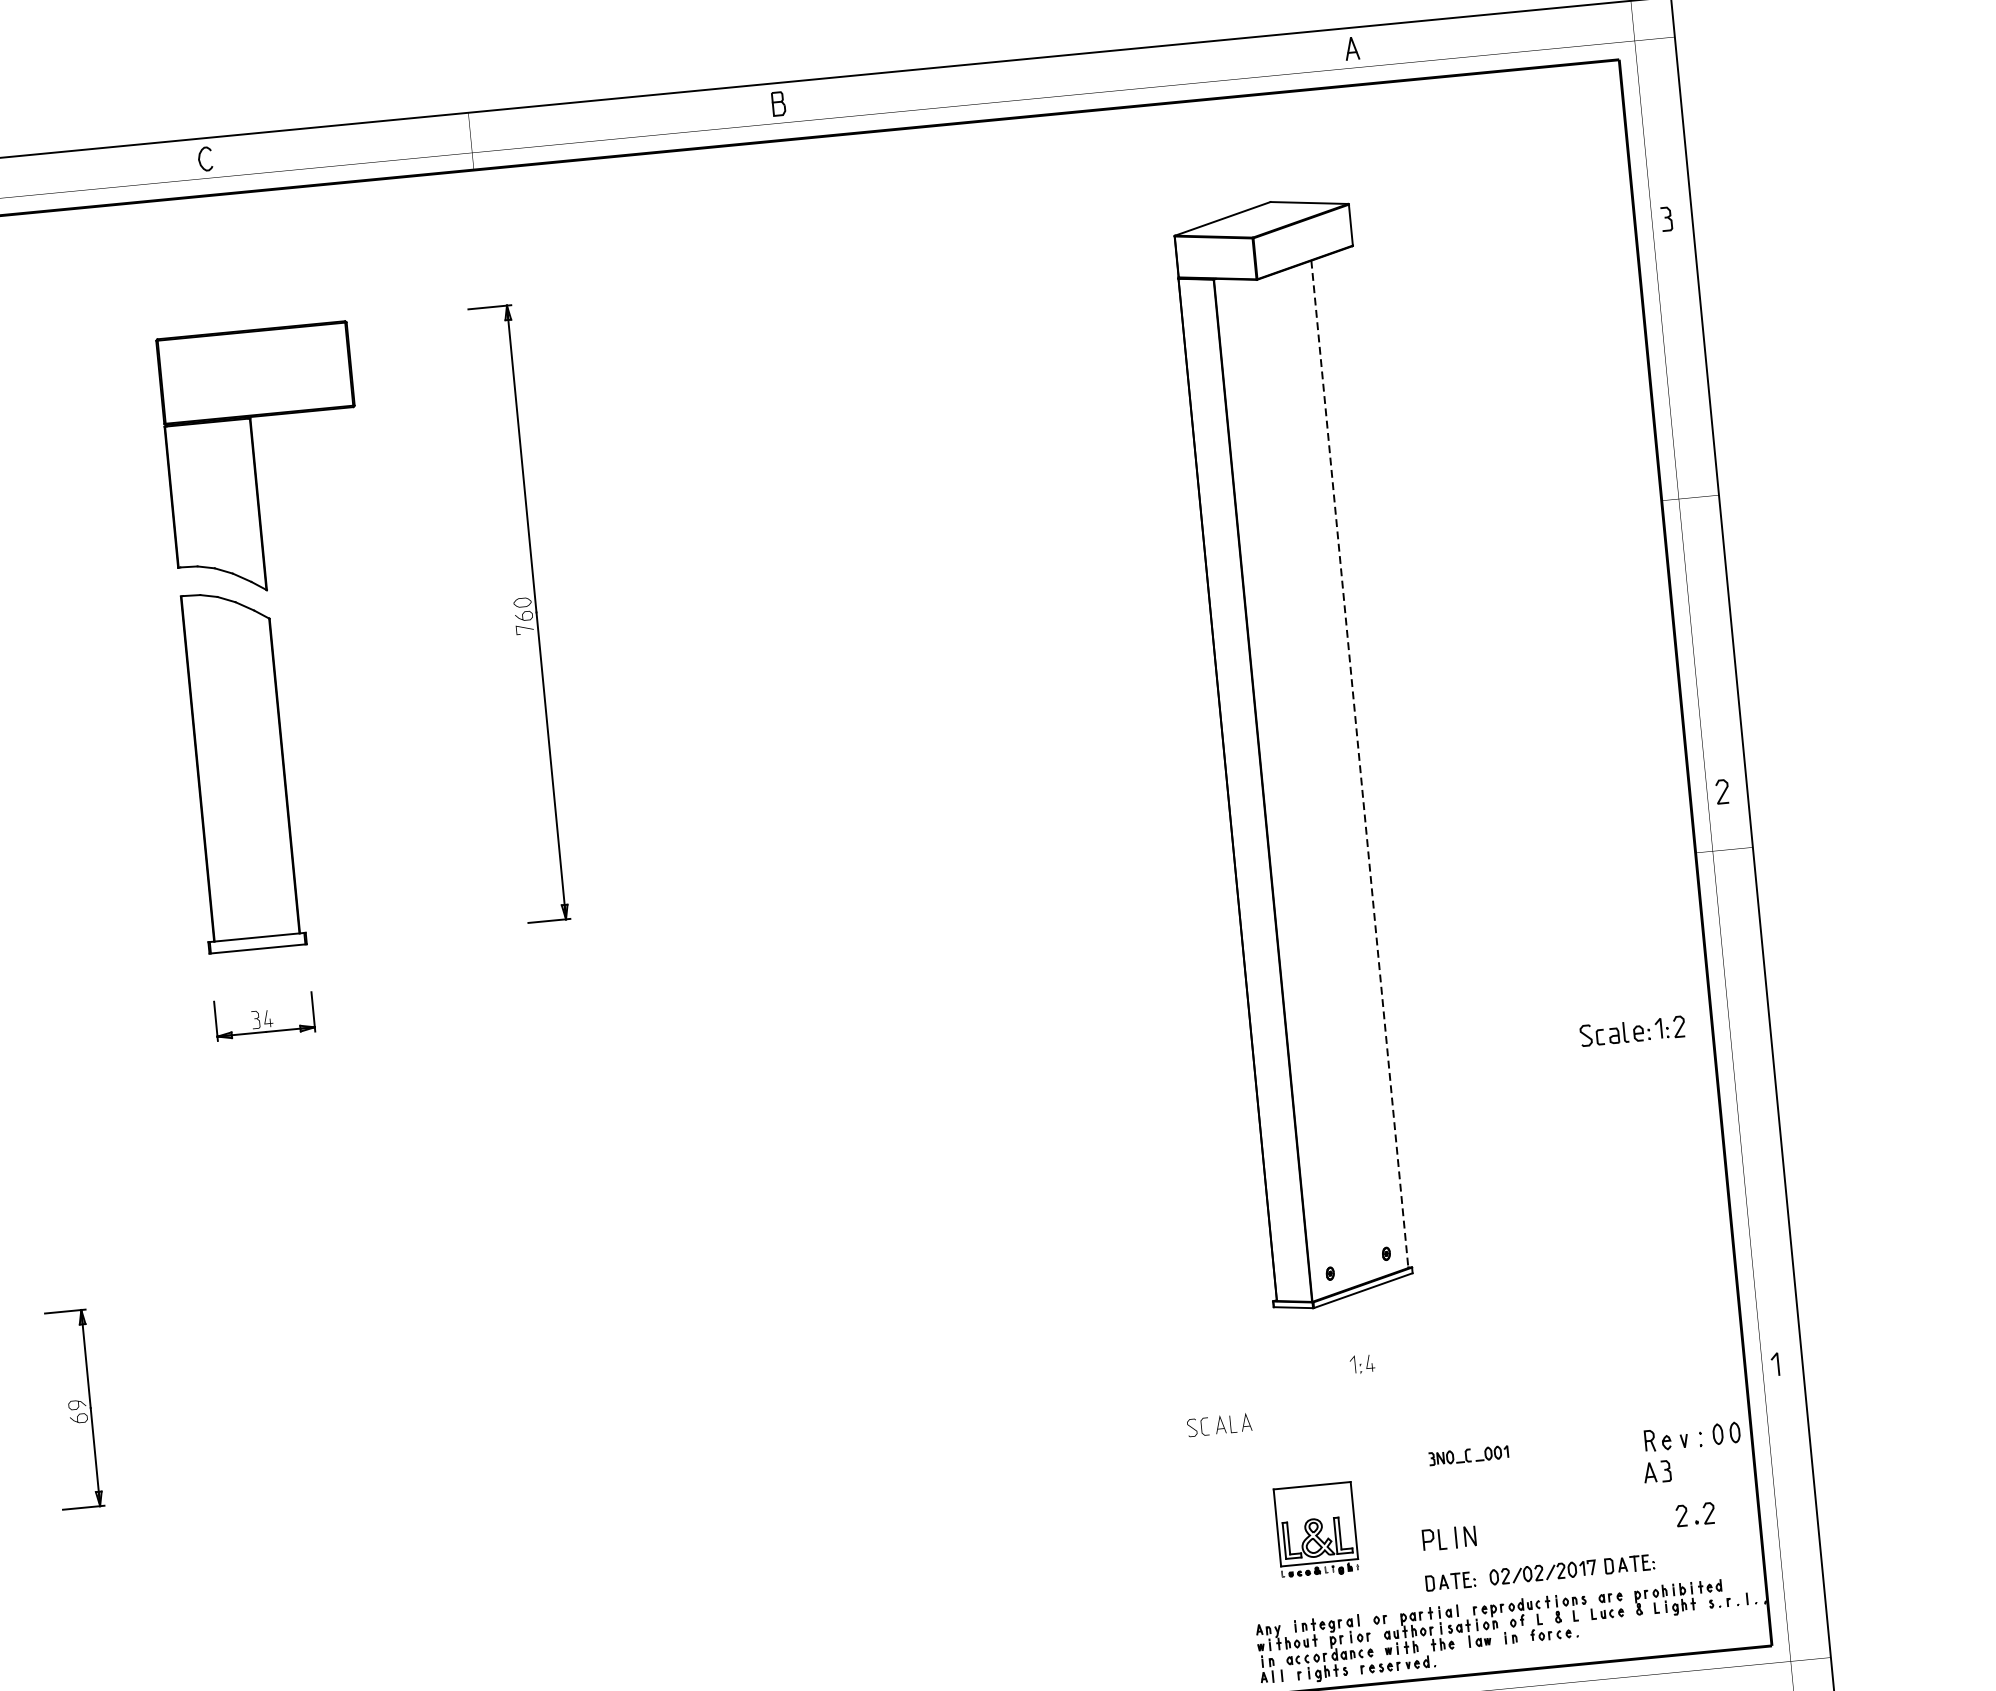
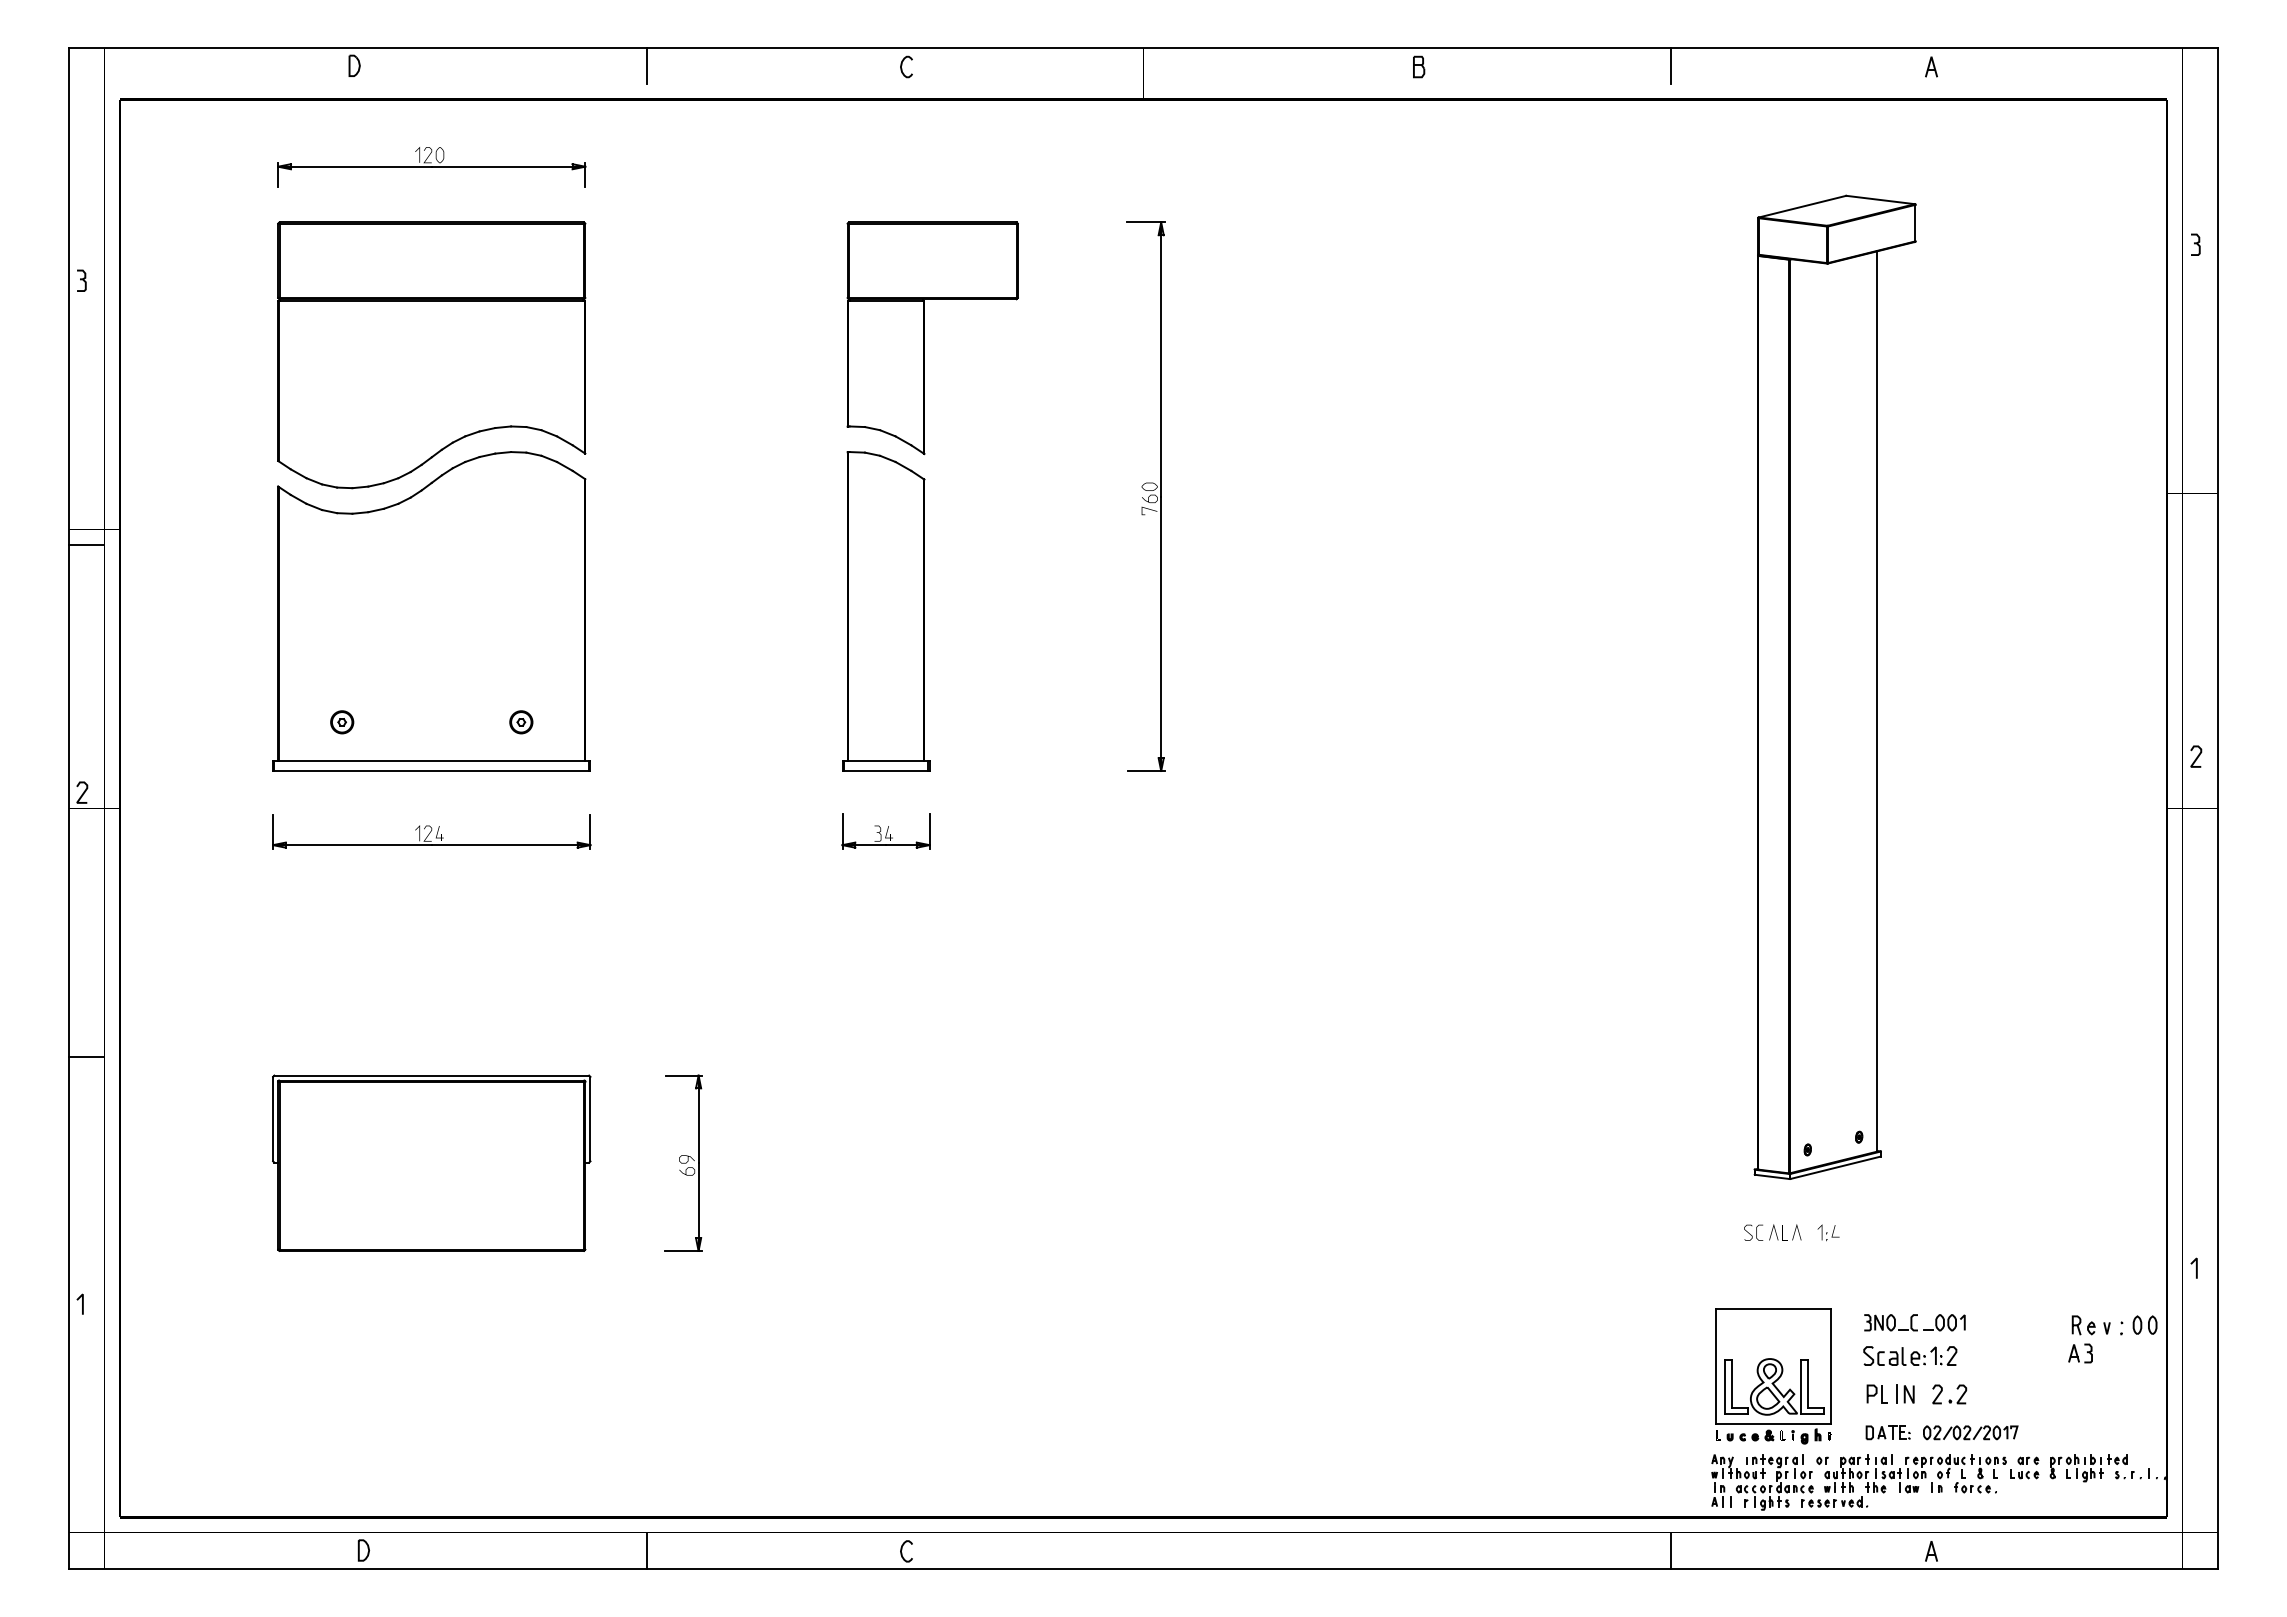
line: (1059, 76) -> (1670, 66), added
line: (1359, 764) -> (1877, 701), dashed -> solid
part: (1632, 1030) -> (1910, 1355), moved
part: (1219, 1425) -> (1772, 1232), moved
part: (1468, 1455) -> (1914, 1322), size x1.43
part: (1695, 1514) -> (1949, 1394), moved
part: (1316, 1530) -> (1773, 1376), size x1.67
part: (1628, 1563) -> (2047, 1432), removed

